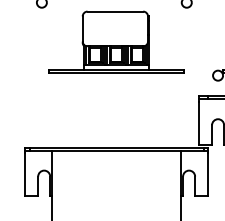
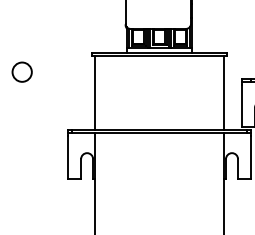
line: (51, 109) -> (94, 92), added
line: (181, 109) -> (224, 92), added

